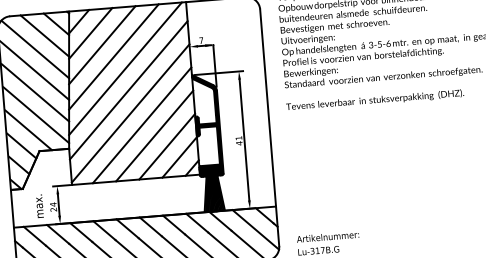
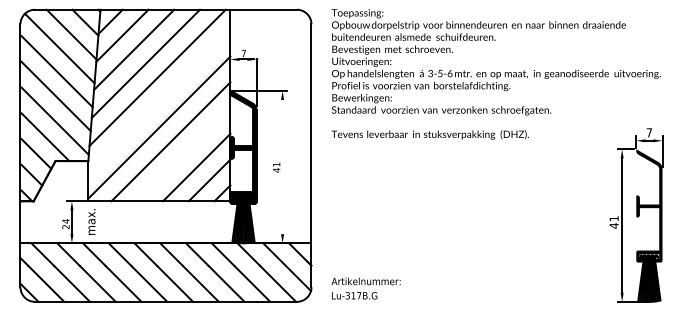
line: (128, 89) -> (159, 101), removed
line: (154, 135) -> (183, 154), removed
line: (244, 140) -> (282, 167), removed
text: (39, 205) -> (91, 221), moved

